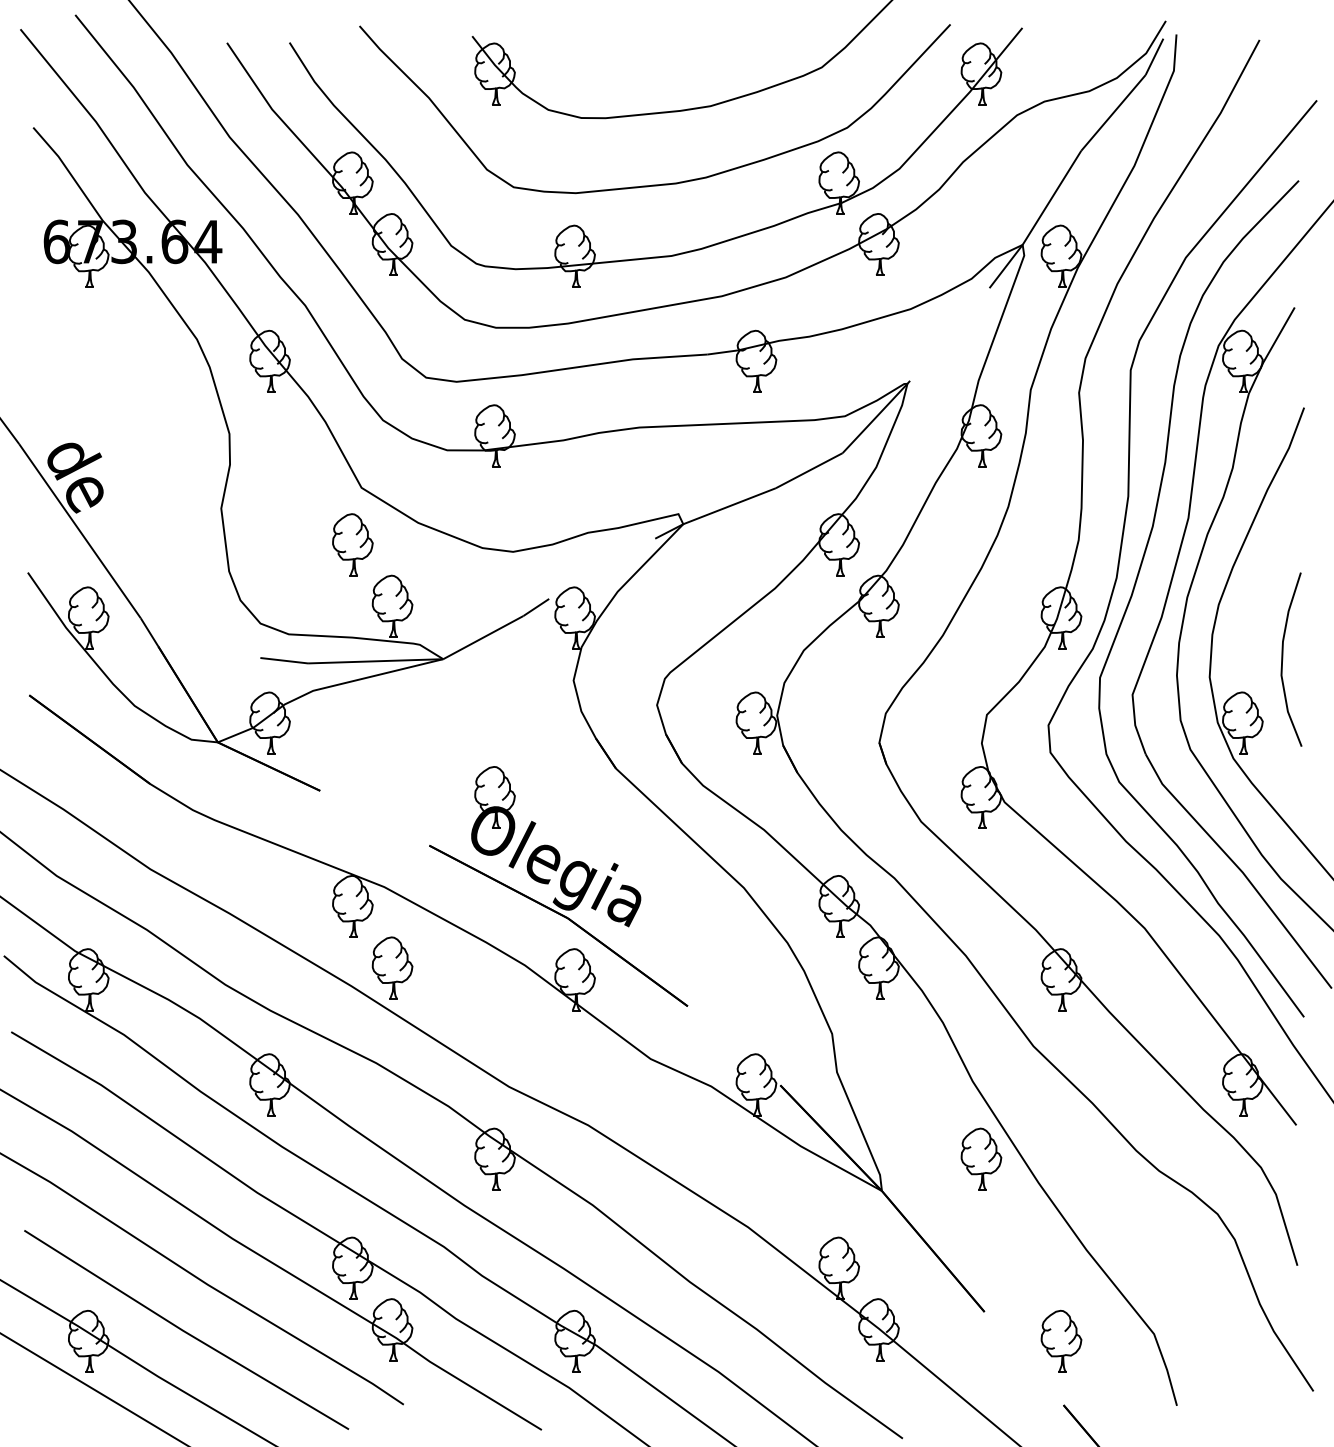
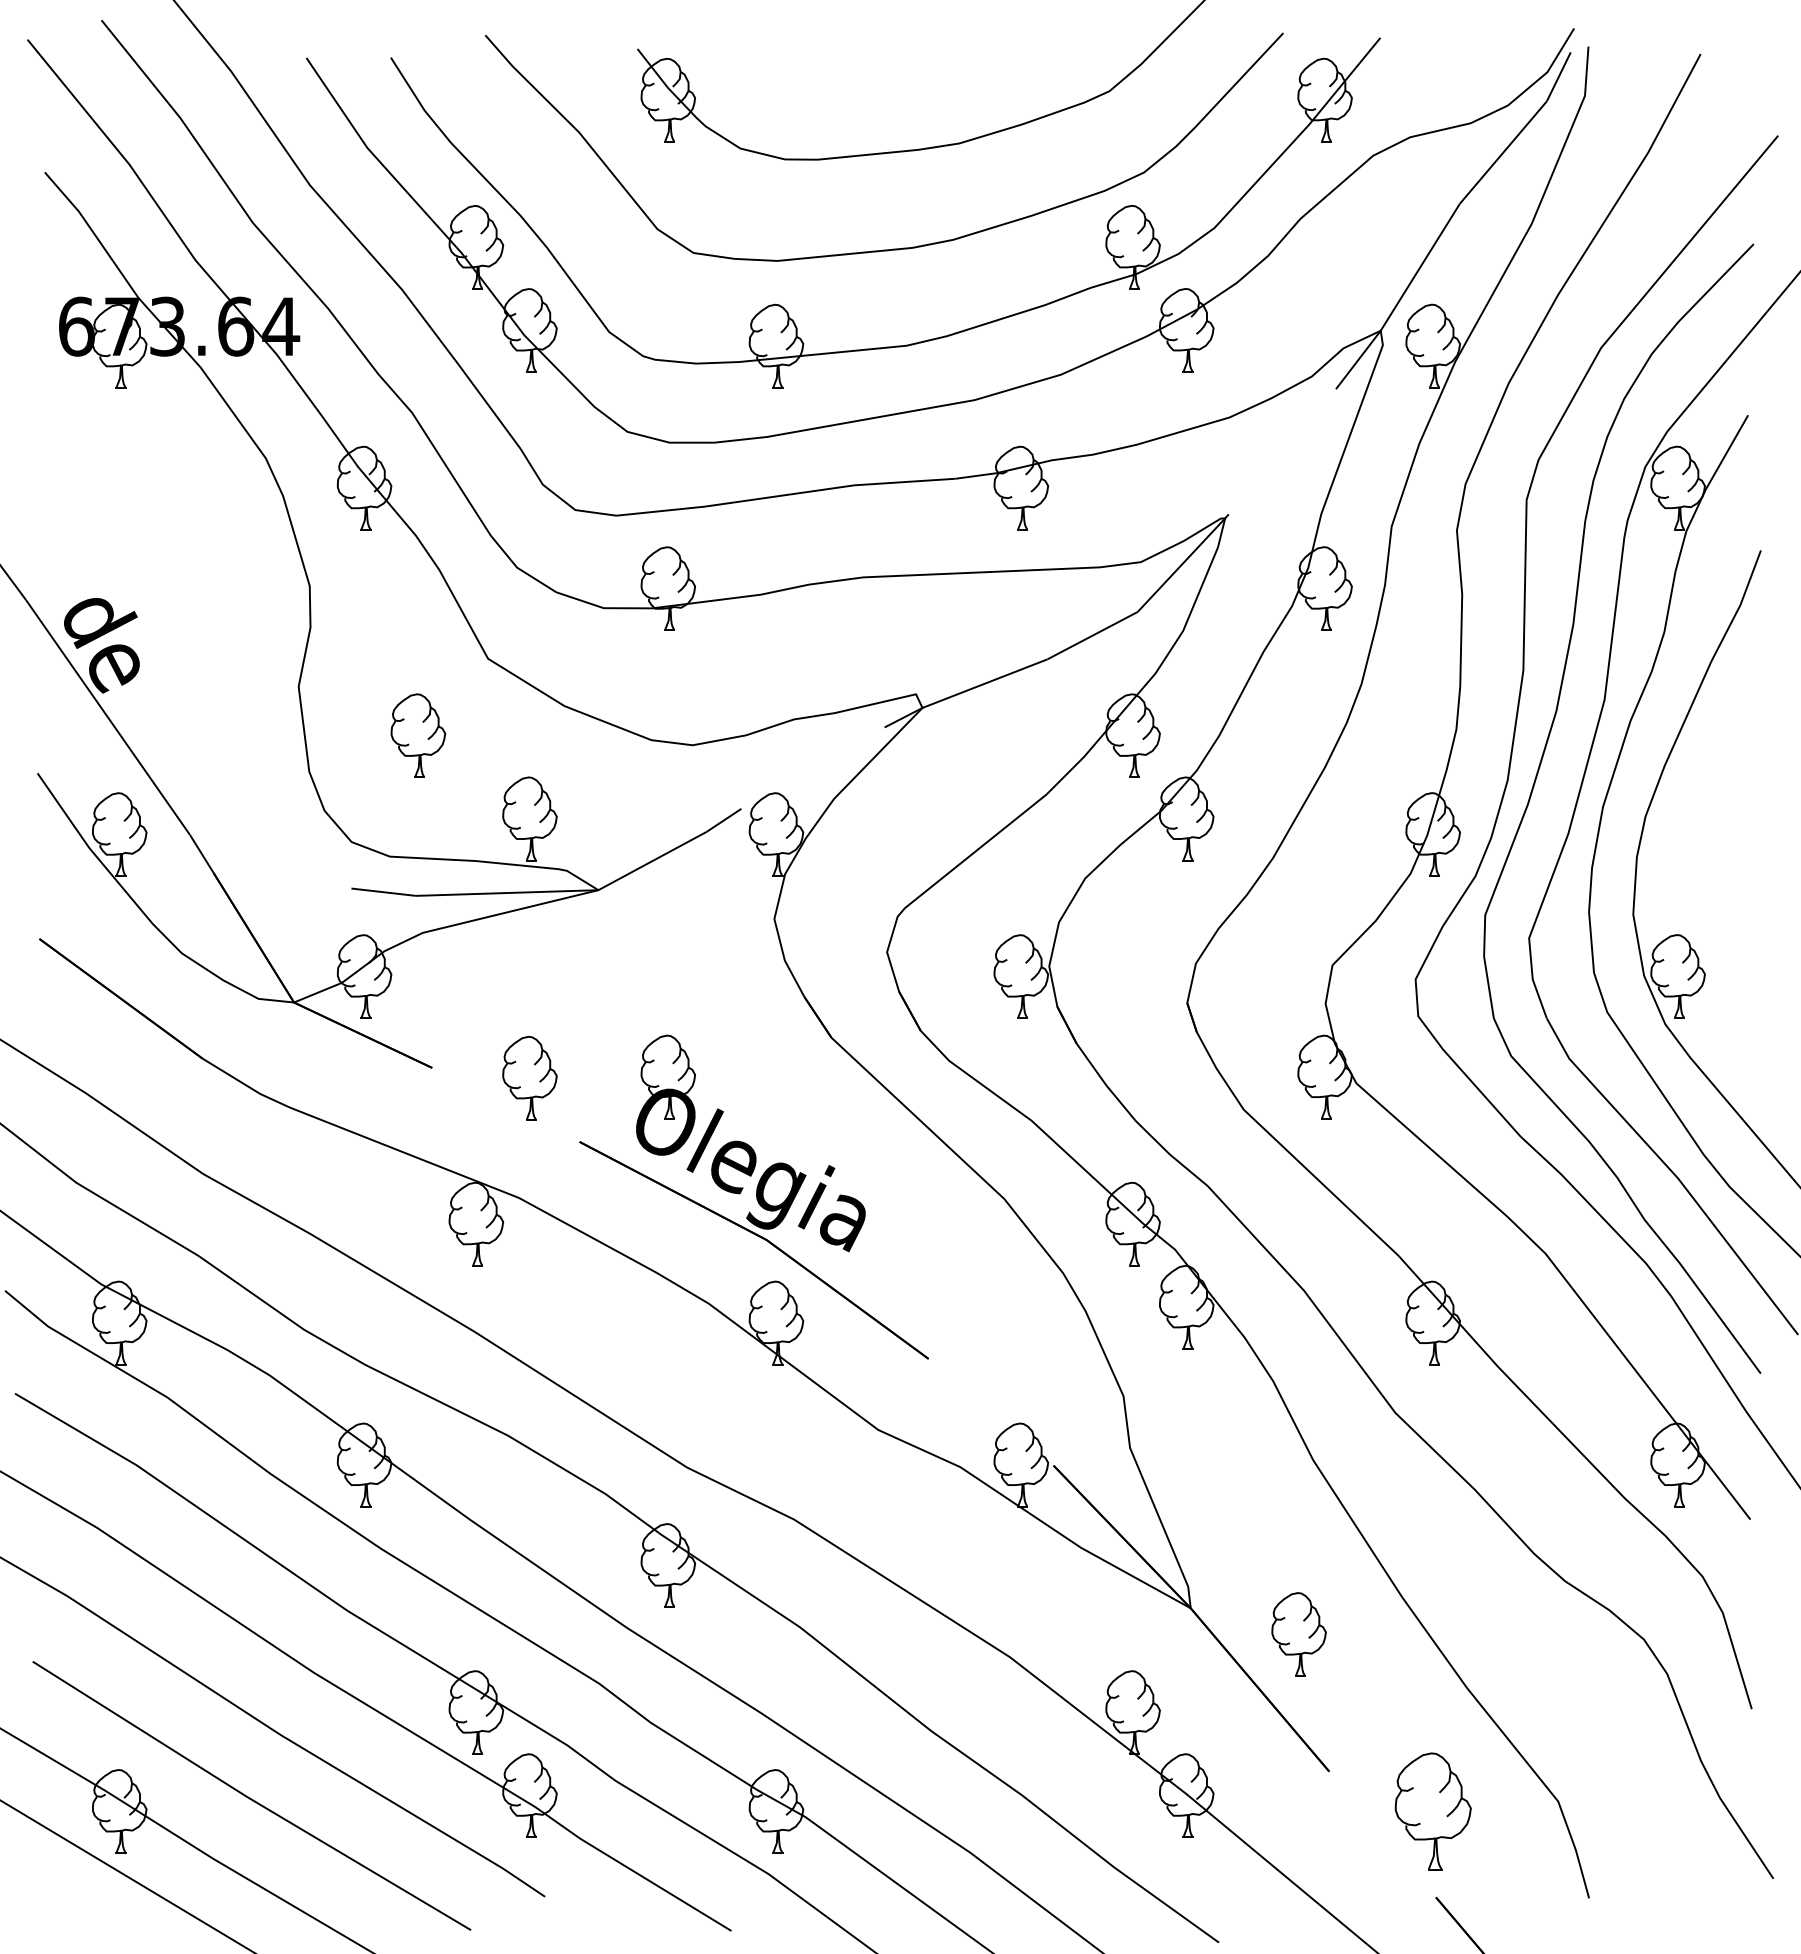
part: (352, 544) -> (418, 735), moved
curve: (1283, 659) -> (1732, 890), removed
part: (392, 967) -> (529, 1077), moved
part: (981, 1159) -> (1298, 1634), moved
part: (1060, 1341) -> (1432, 1811), size x1.4

